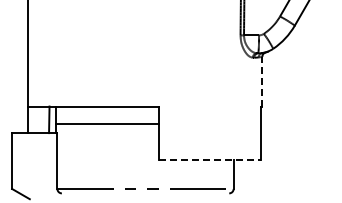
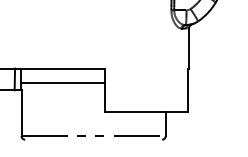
line: (262, 81) -> (189, 48), dashed -> solid
line: (210, 159) -> (146, 111), dashed -> solid

